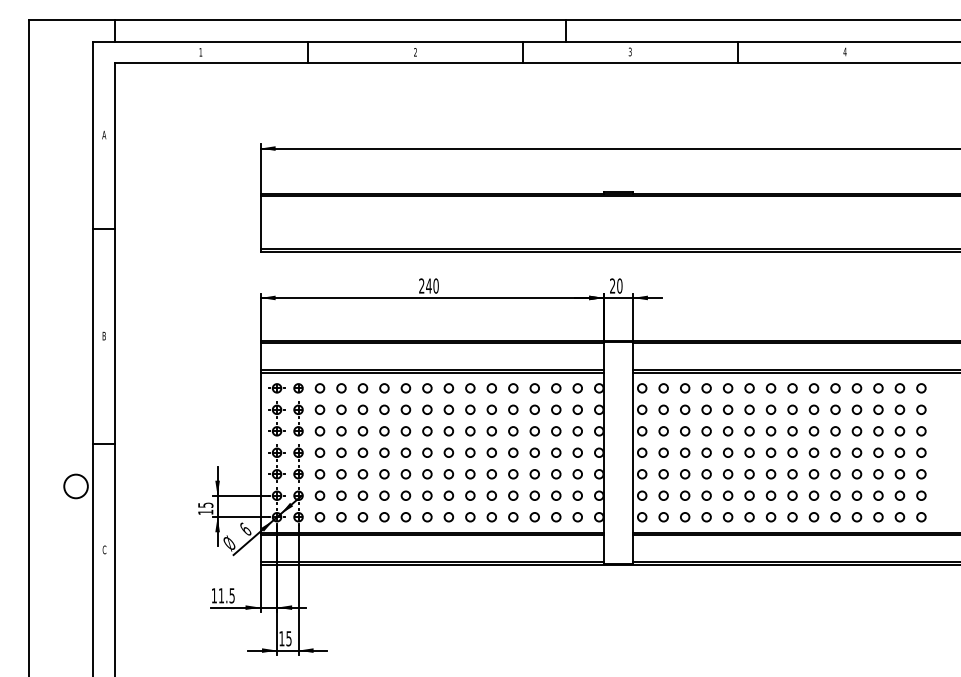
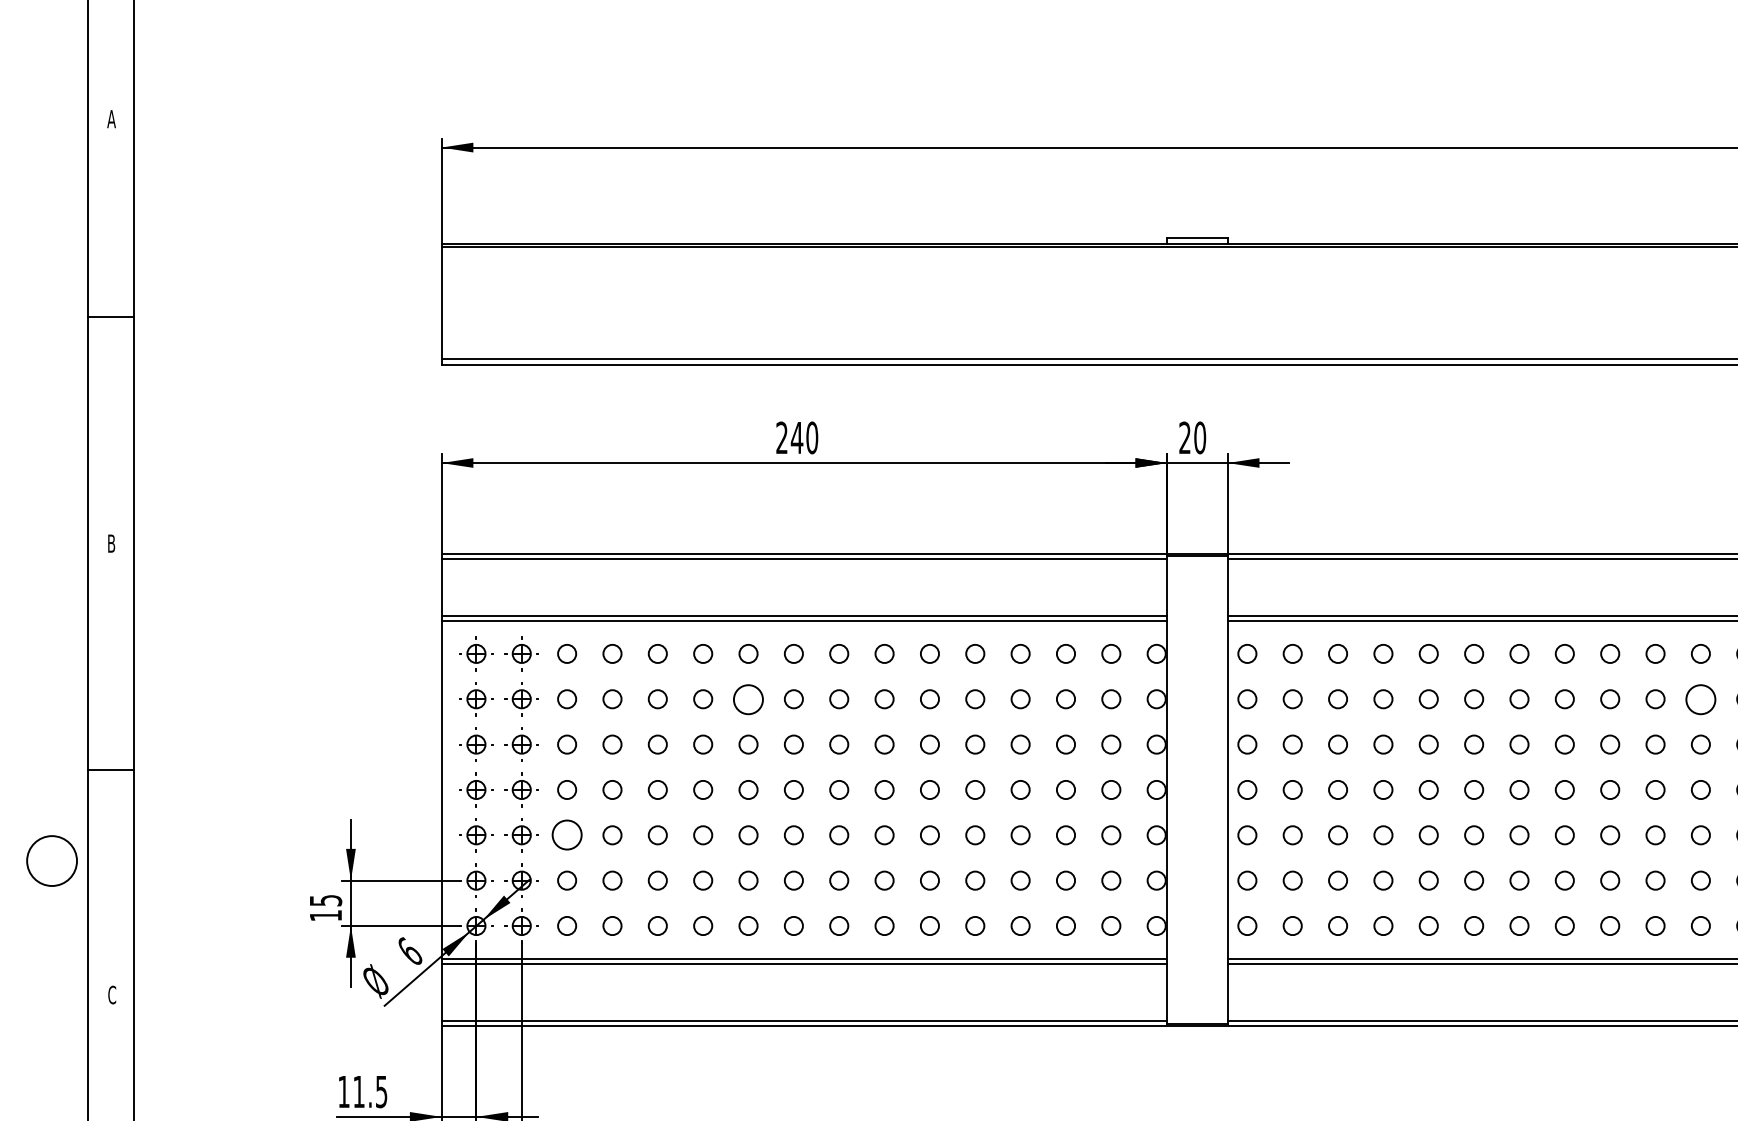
circle: (405, 409) -> (747, 698), size x1.6
circle: (856, 409) -> (1699, 698), size x1.6
circle: (319, 474) -> (566, 835), size x1.6

